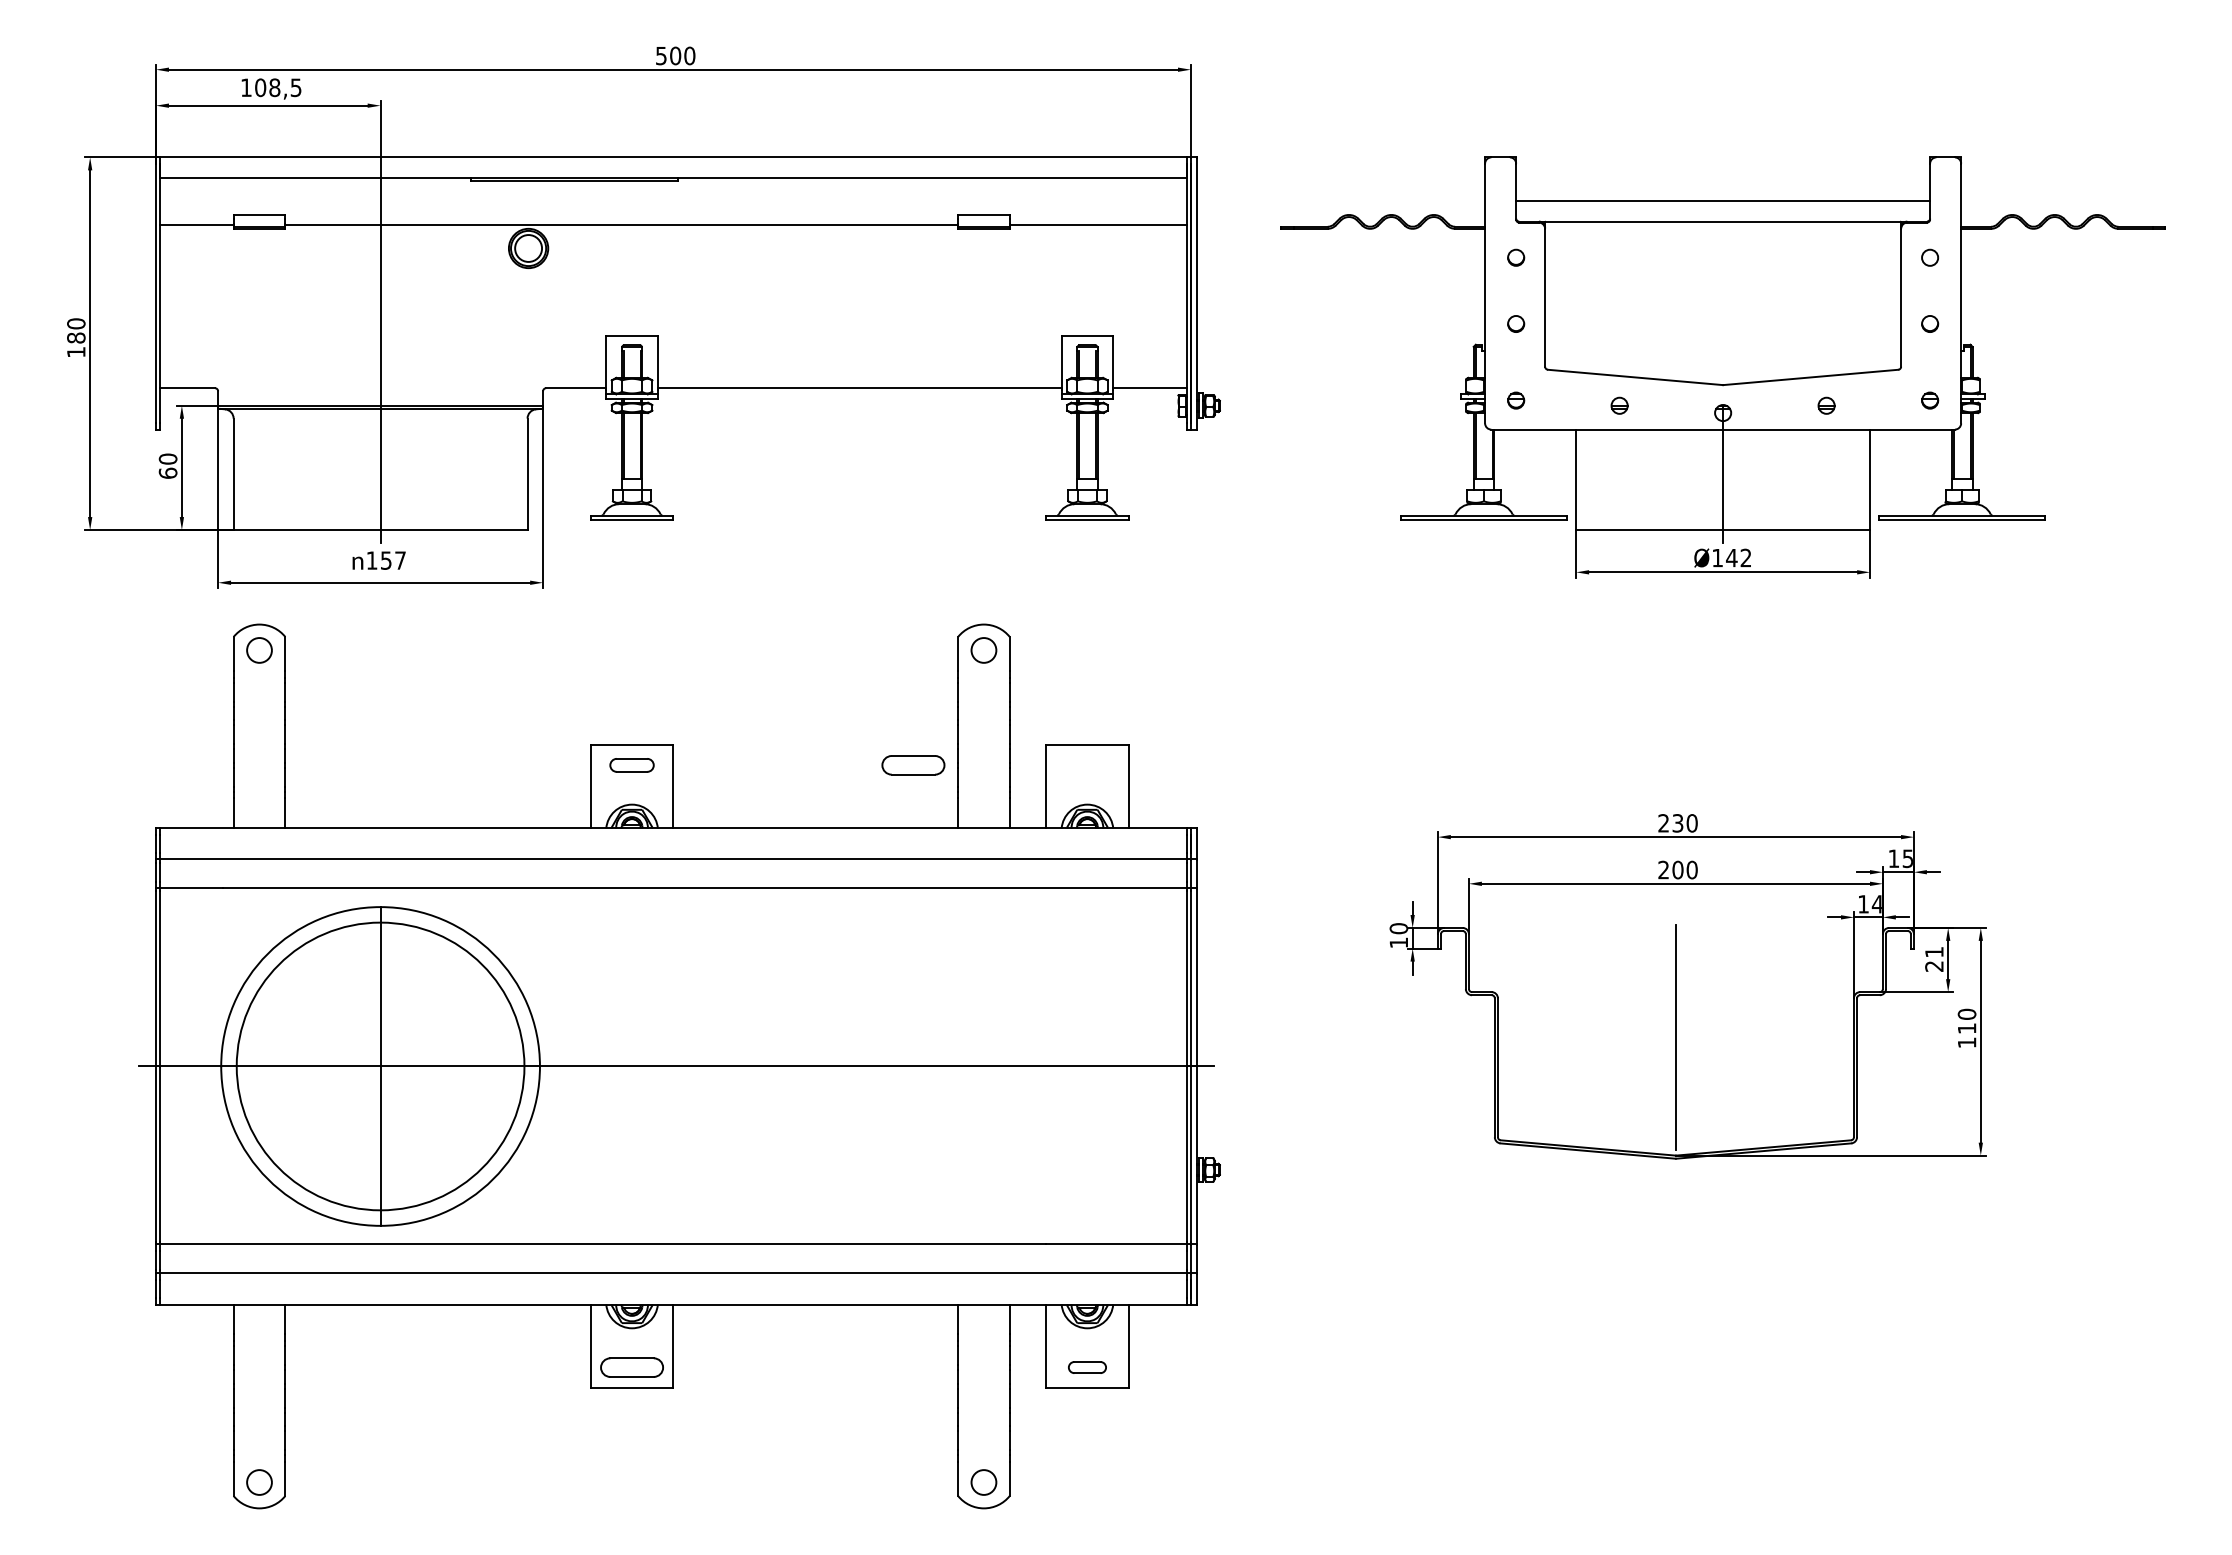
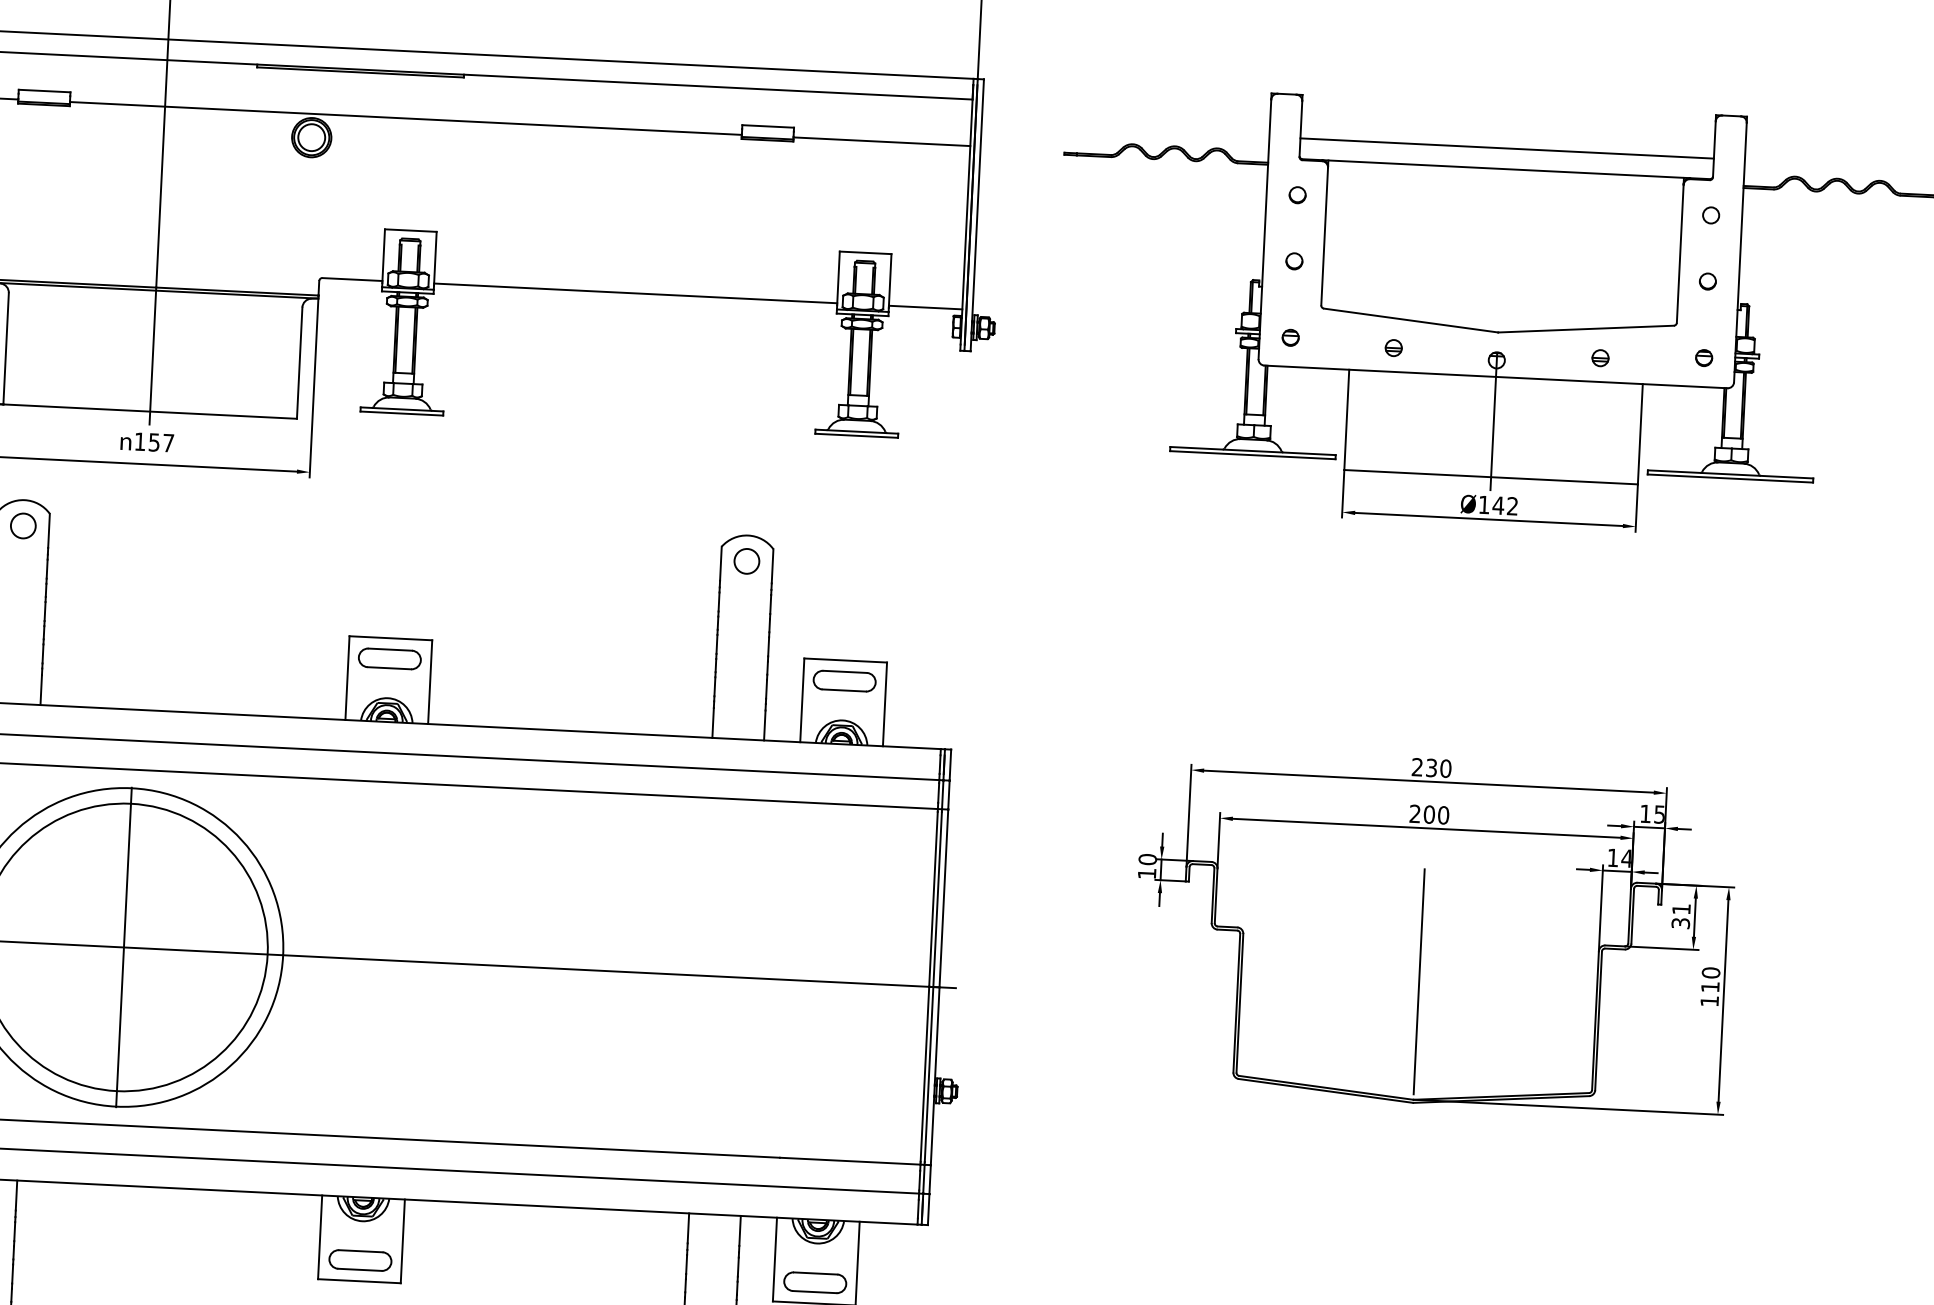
part: (631, 765) -> (389, 659), size x1.43
part: (913, 765) -> (844, 681), moved
text: (1934, 966) -> (1680, 923), 21 -> 31
part: (1087, 1367) -> (815, 1282), size x1.67

